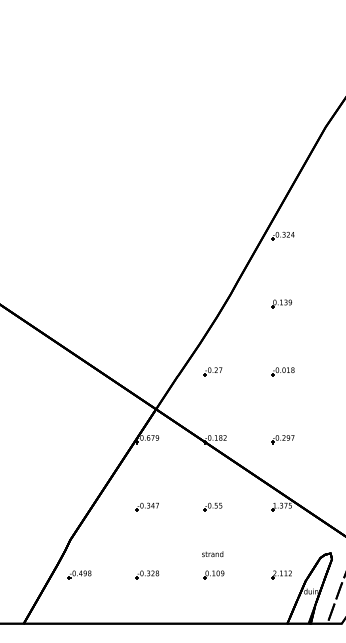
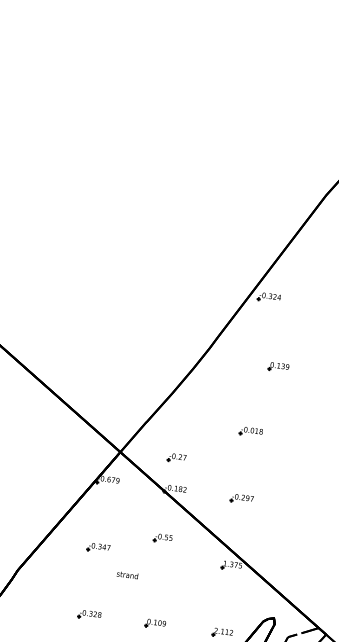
part: (281, 303) -> (278, 366), moved
part: (212, 371) -> (176, 457), moved
part: (212, 506) -> (162, 537), moved
text: (212, 554) -> (127, 575), moved
part: (79, 574) -> (22, 605), removed

